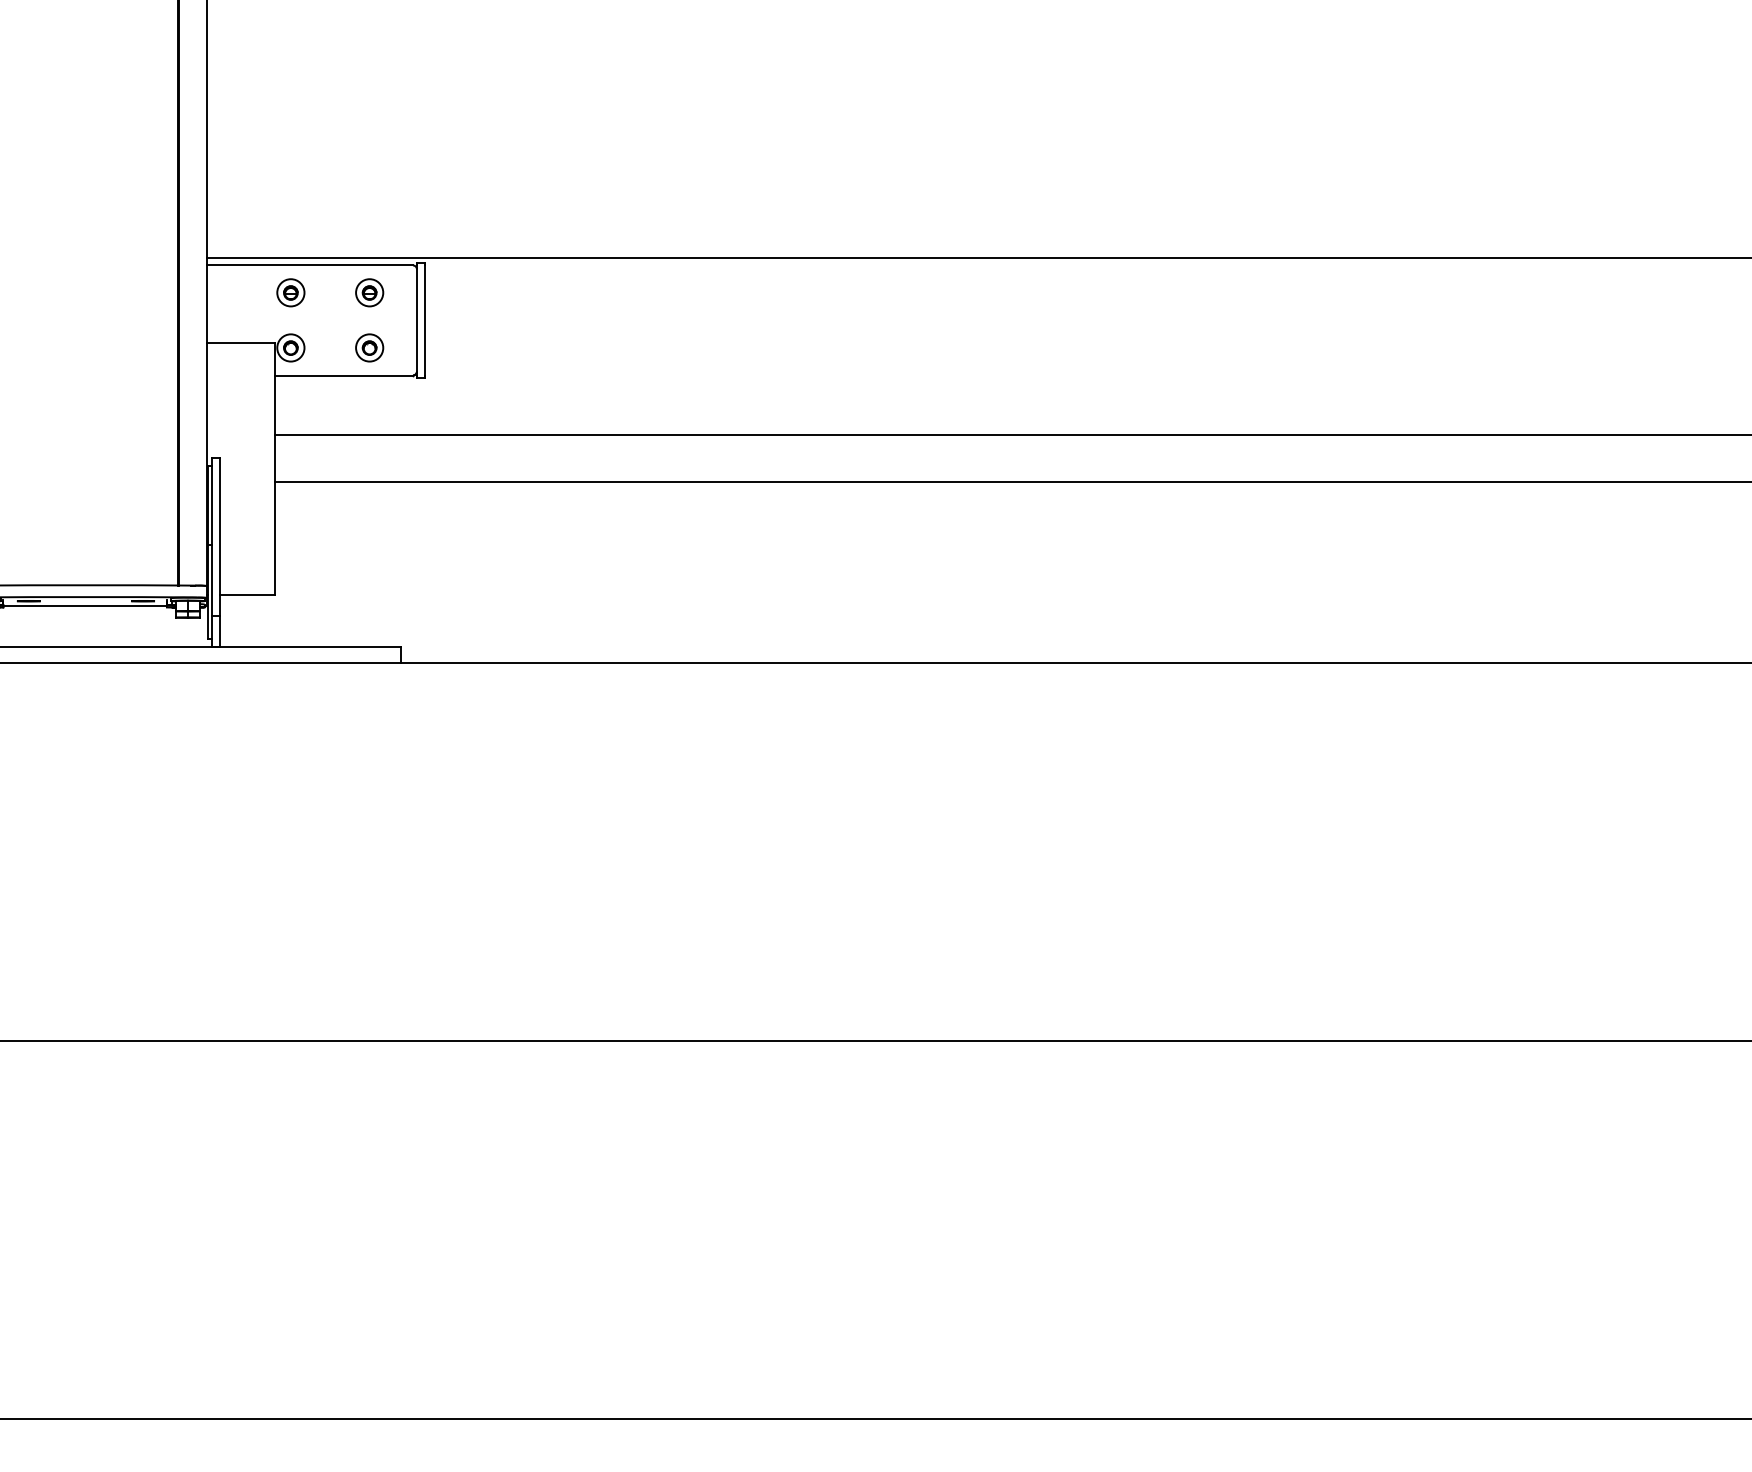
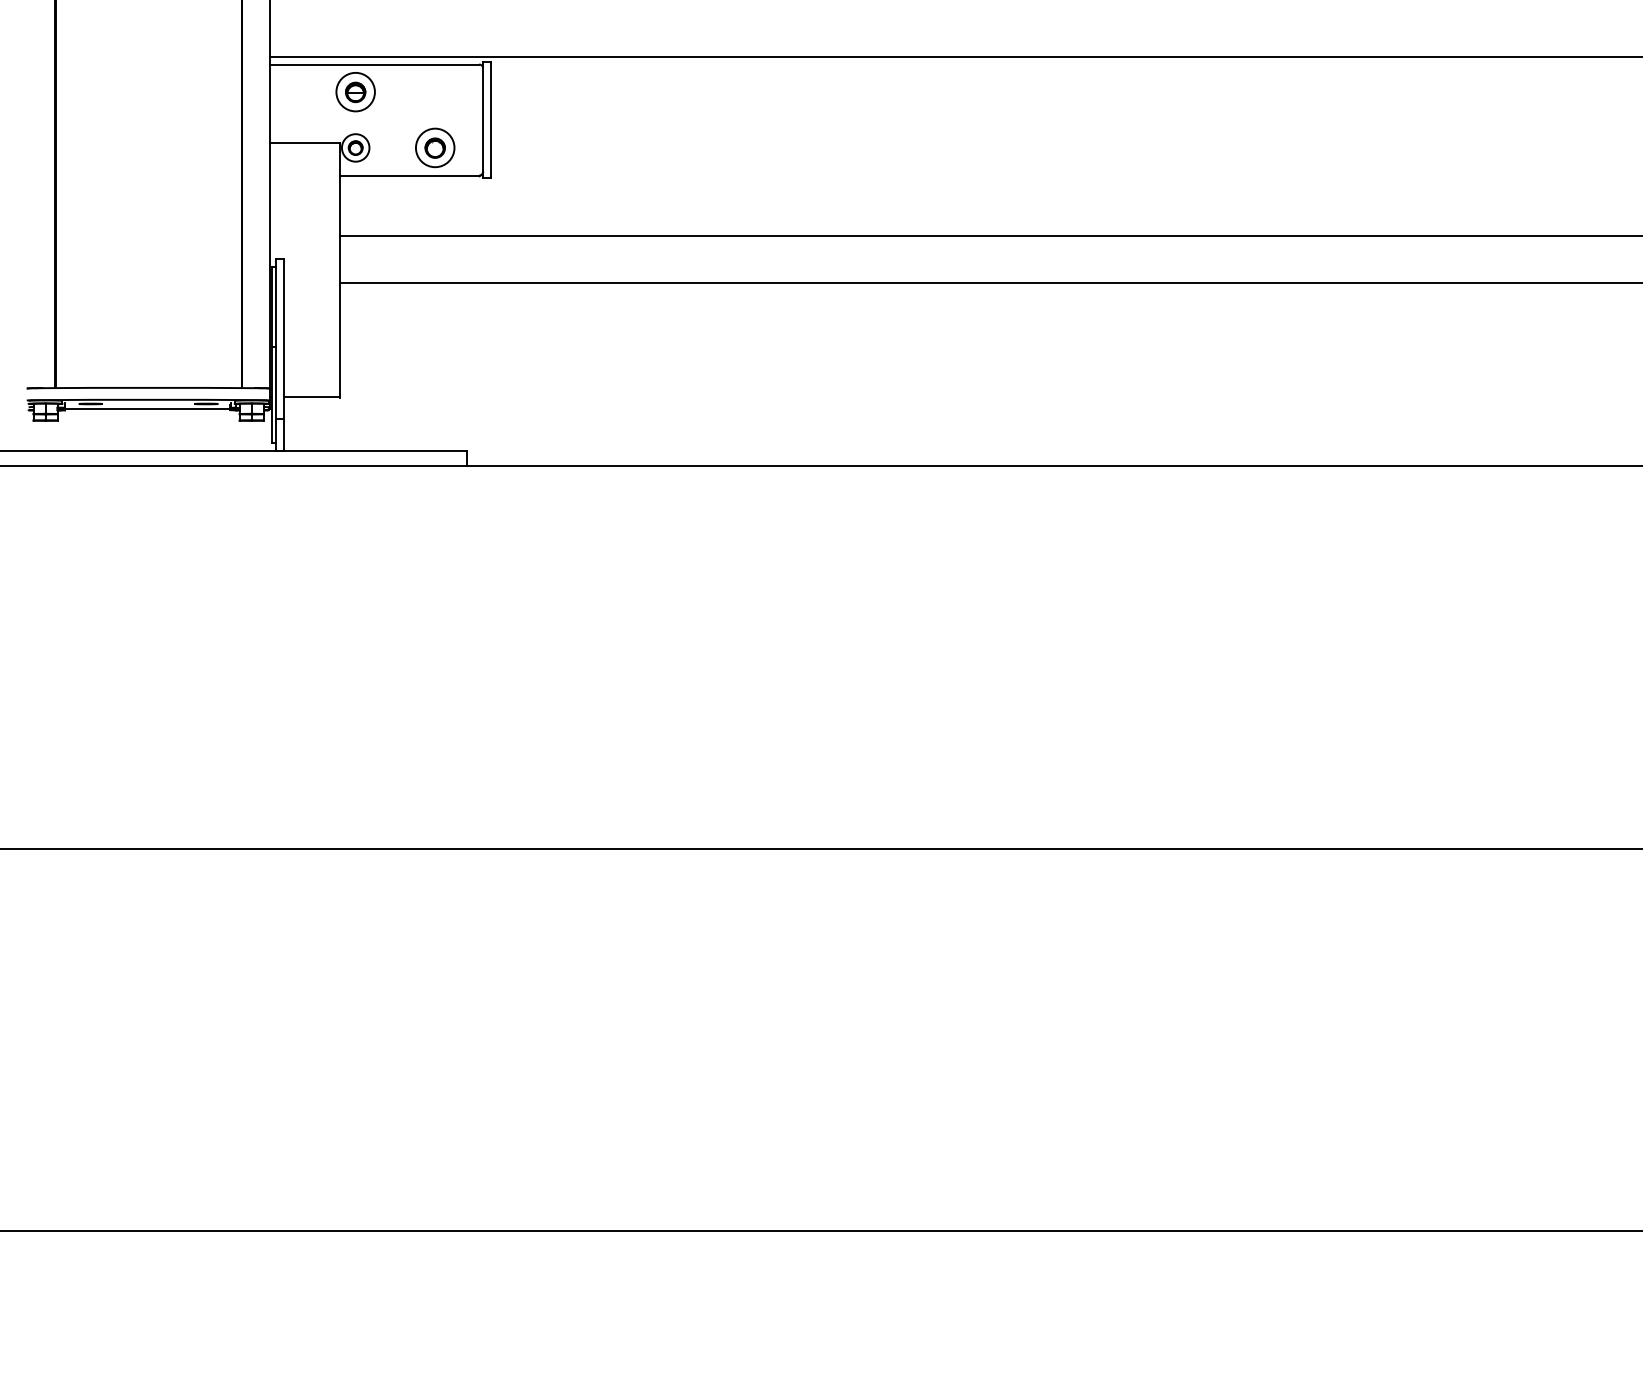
part: (290, 292) -> (355, 91), size x1.4
part: (369, 292) -> (435, 91), removed
part: (369, 347) -> (435, 147), size x1.4

